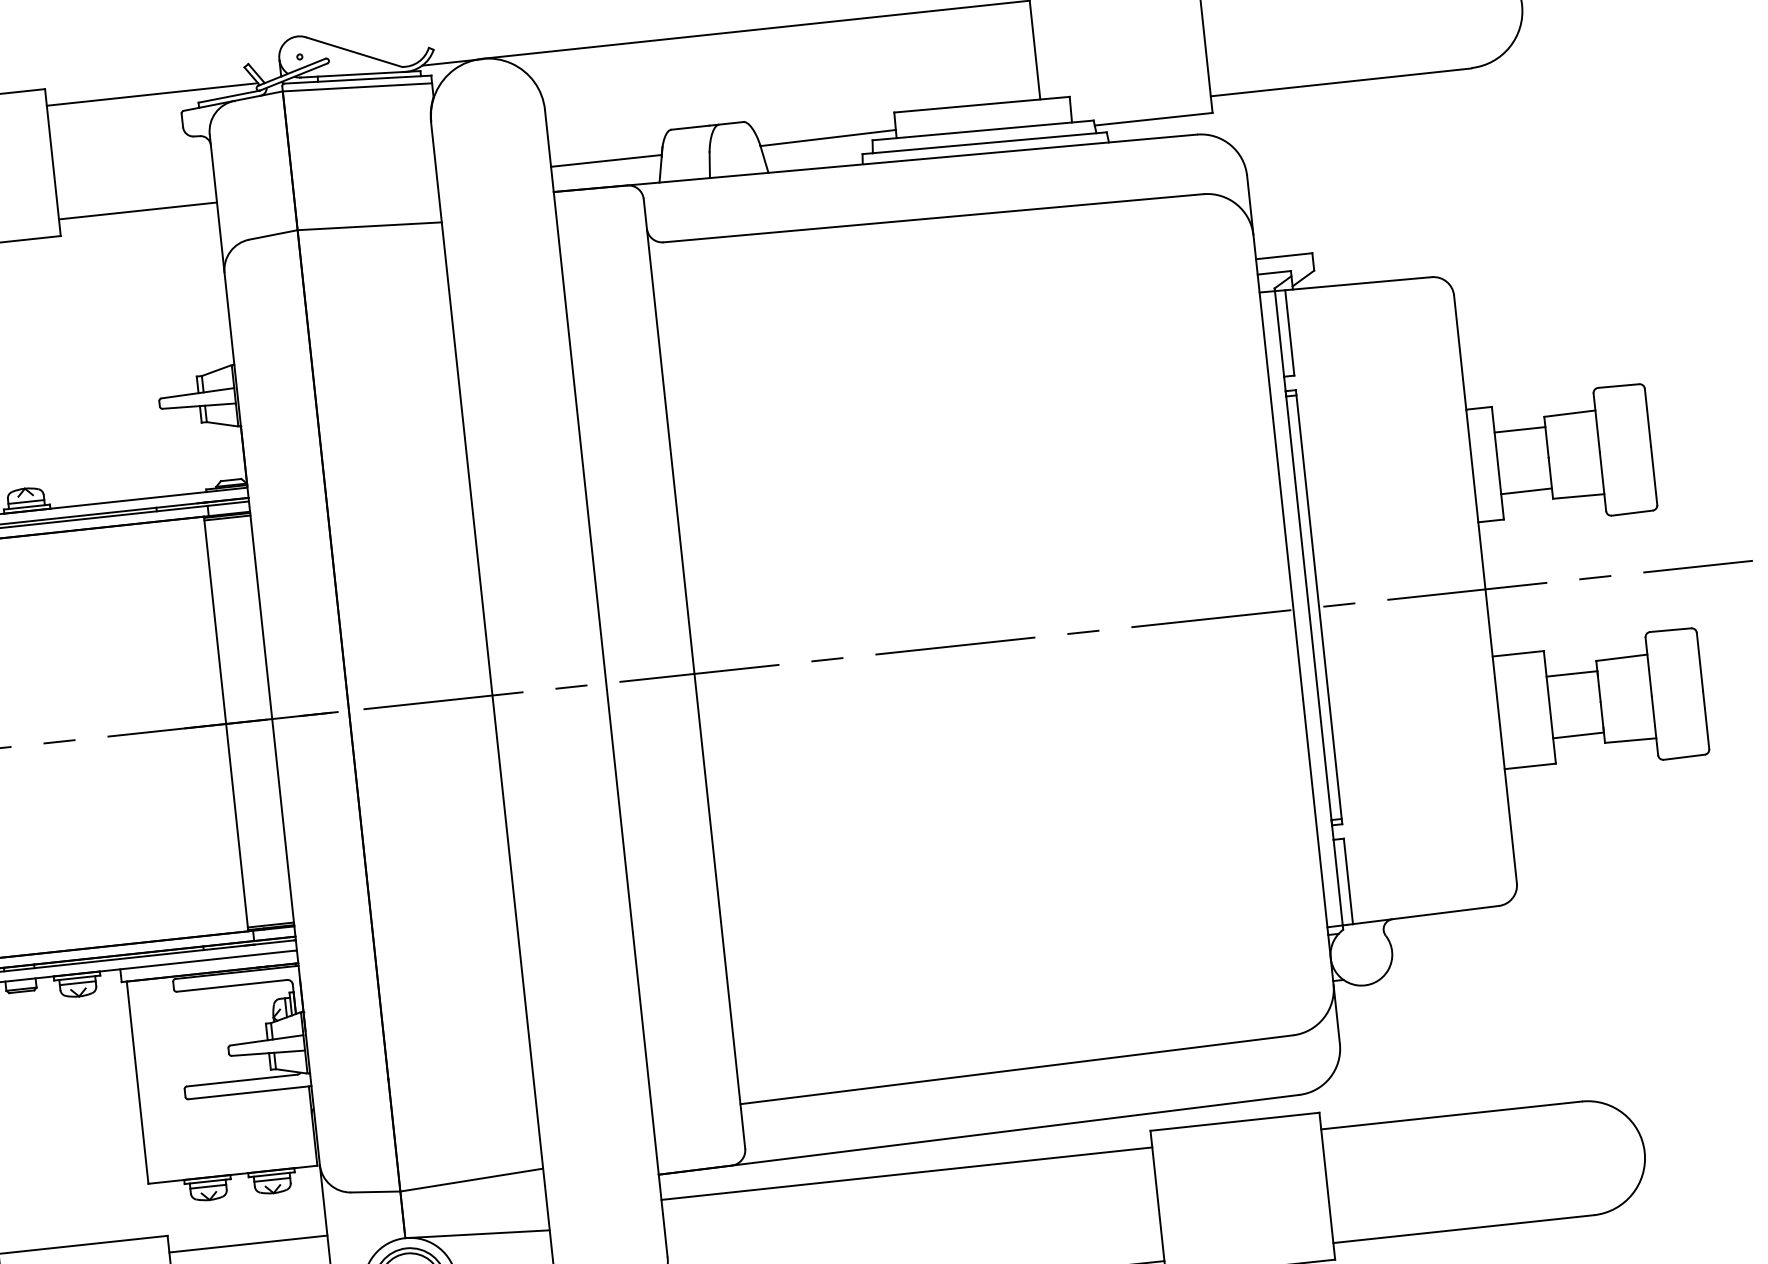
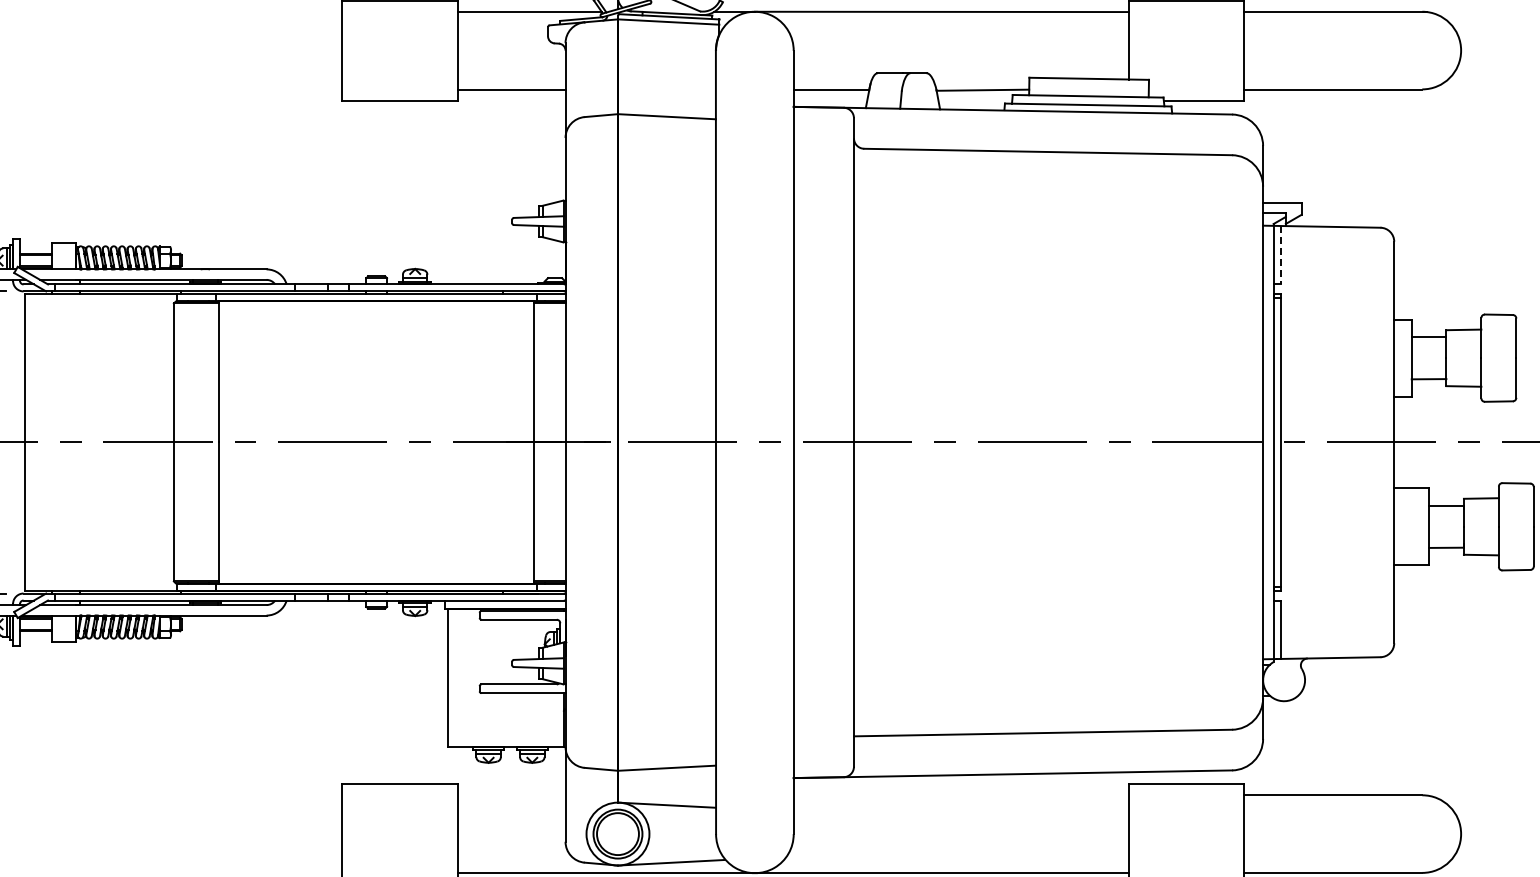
line: (1289, 333) -> (1280, 255), solid -> dashed
line: (905, 1174) -> (960, 795), removed
line: (248, 1244) -> (511, 795), removed

